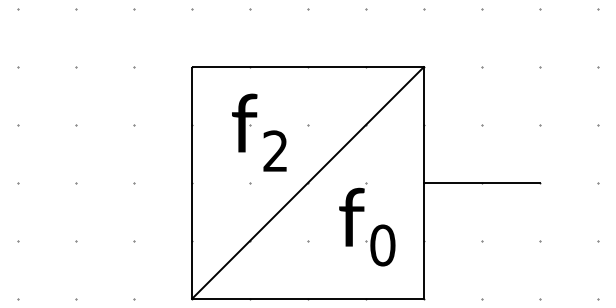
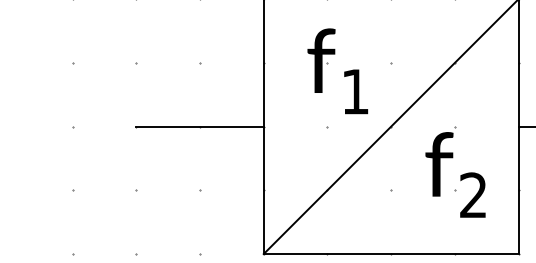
text: (274, 150) -> (354, 90), 2 -> 1
line: (134, 182) -> (200, 126), added
text: (382, 245) -> (473, 195), 0 -> 2

